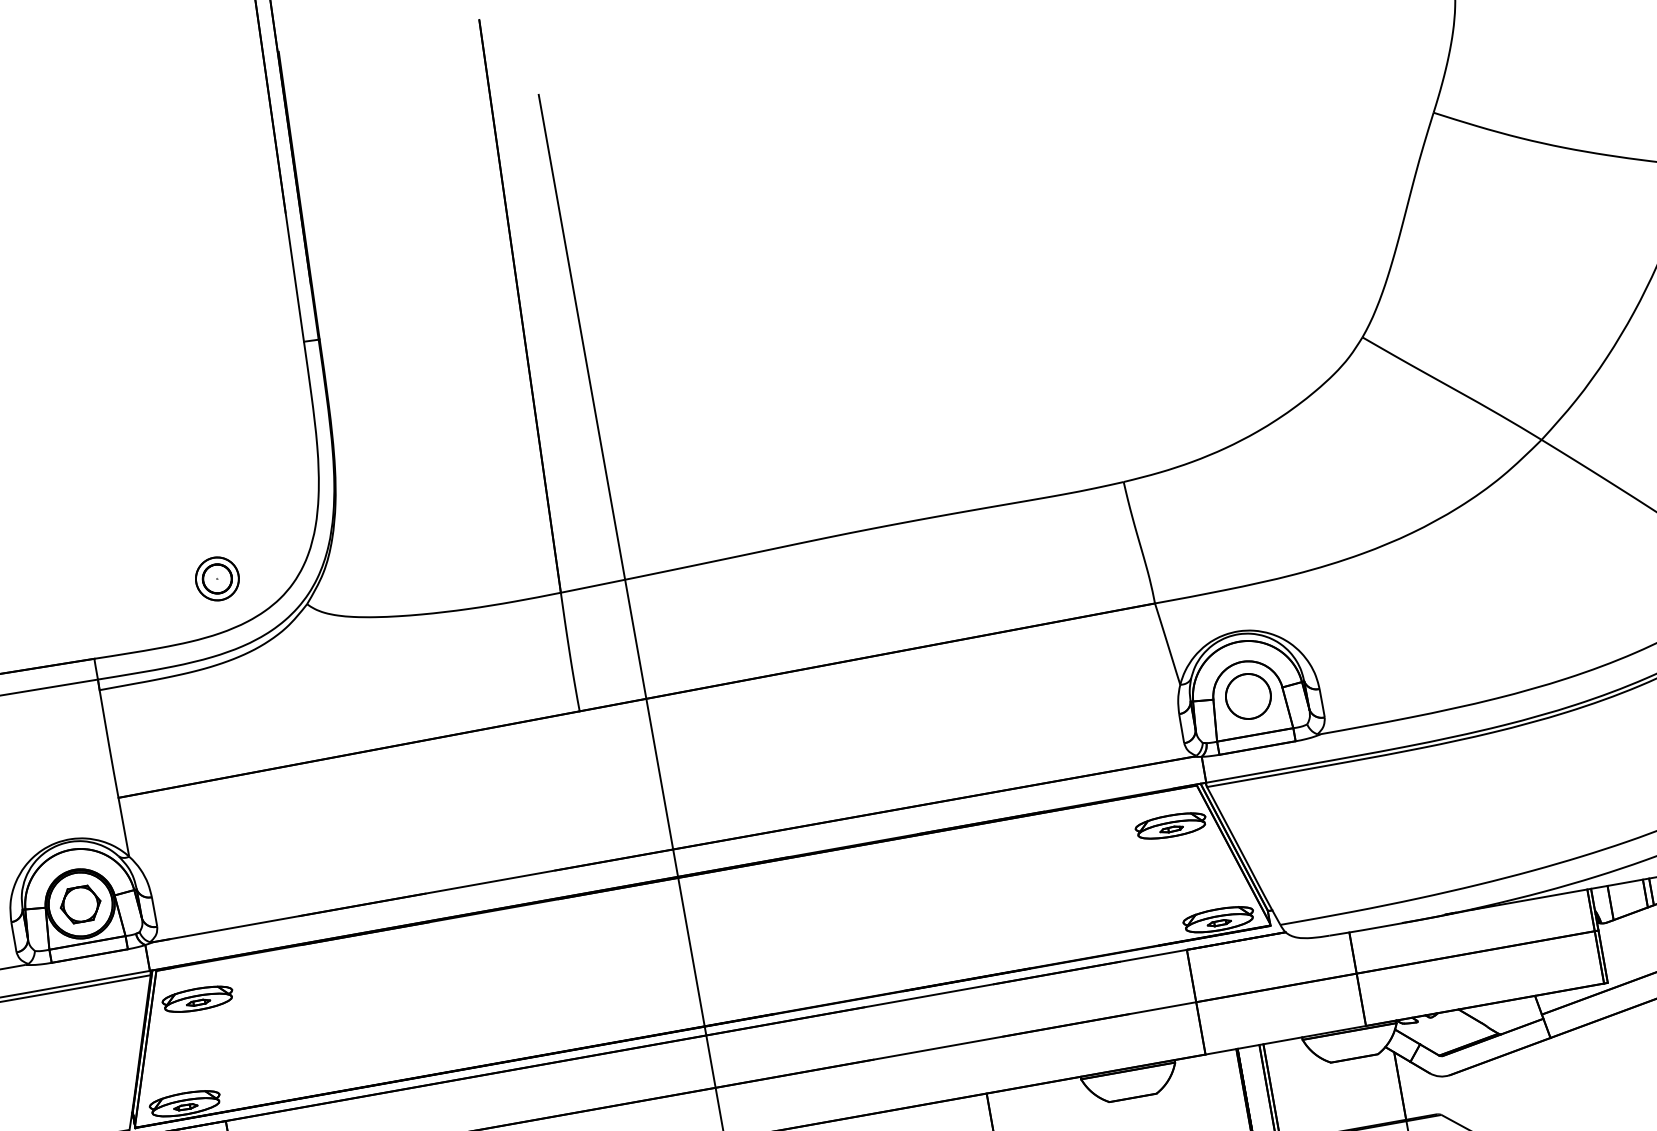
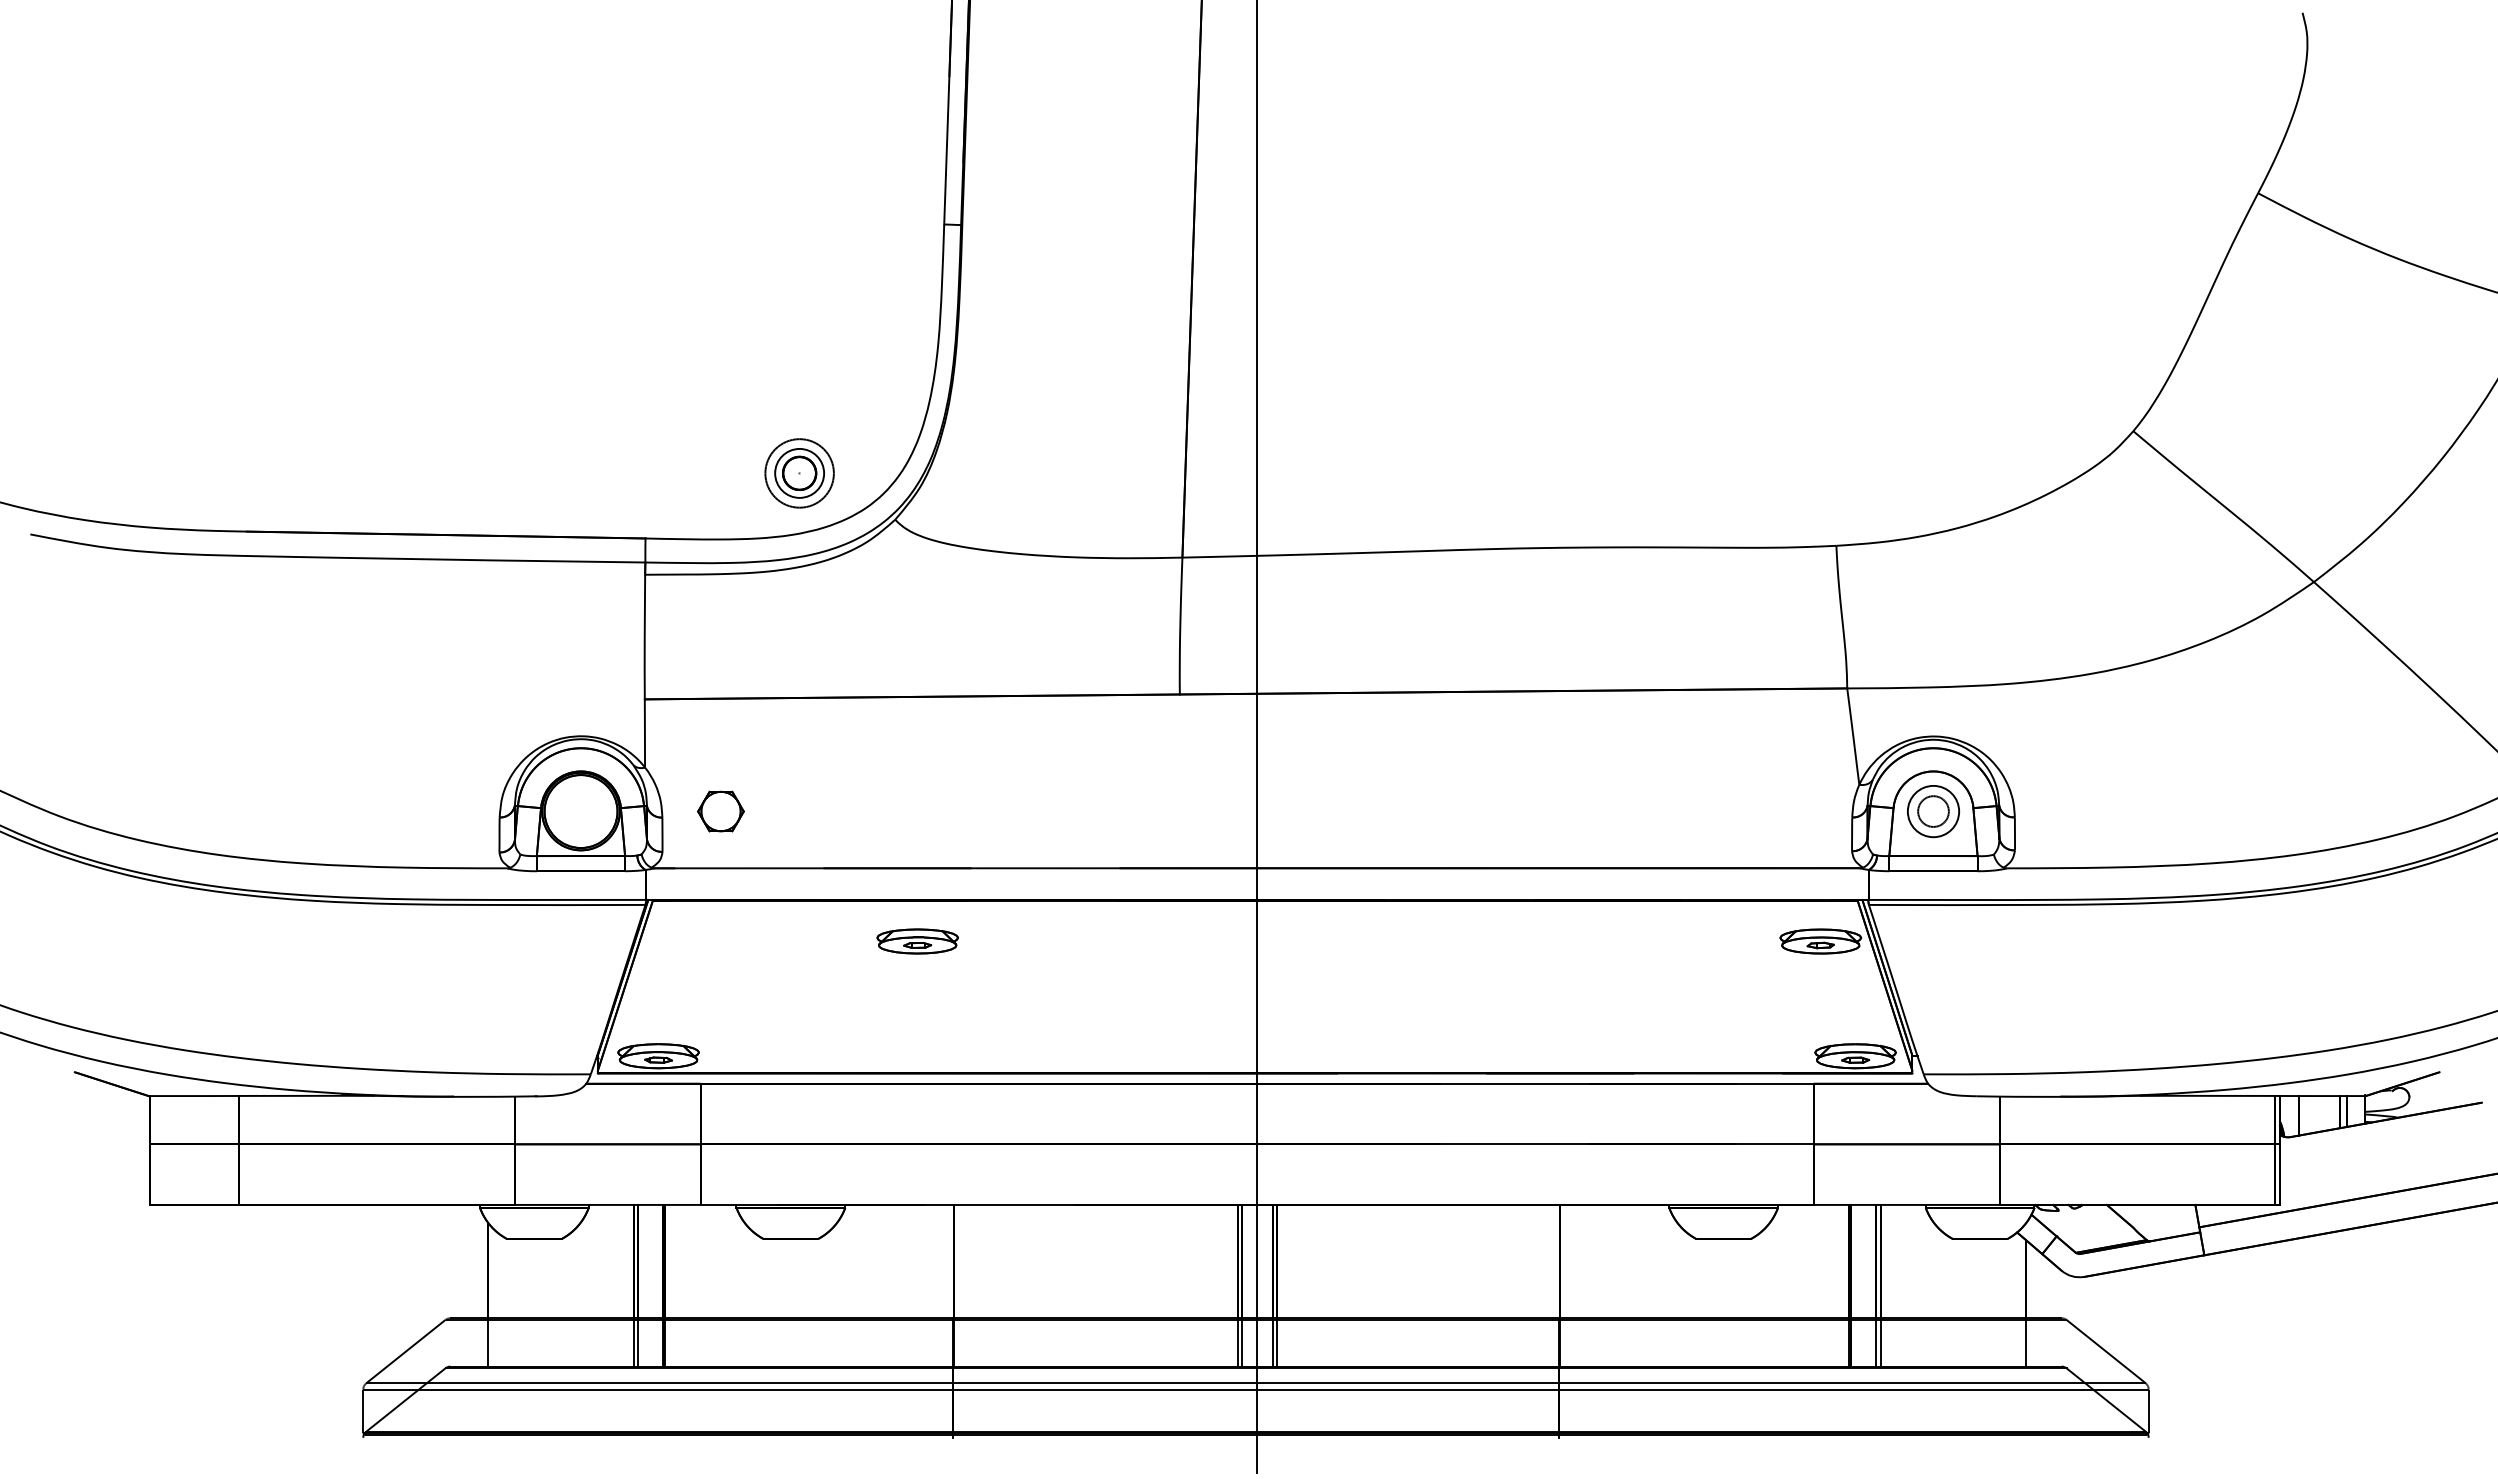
circle: (217, 578) -> (799, 472), size x1.4
circle: (1248, 696) -> (1933, 811), size x0.6
part: (80, 904) -> (720, 811), moved
part: (197, 999) -> (917, 941), moved

